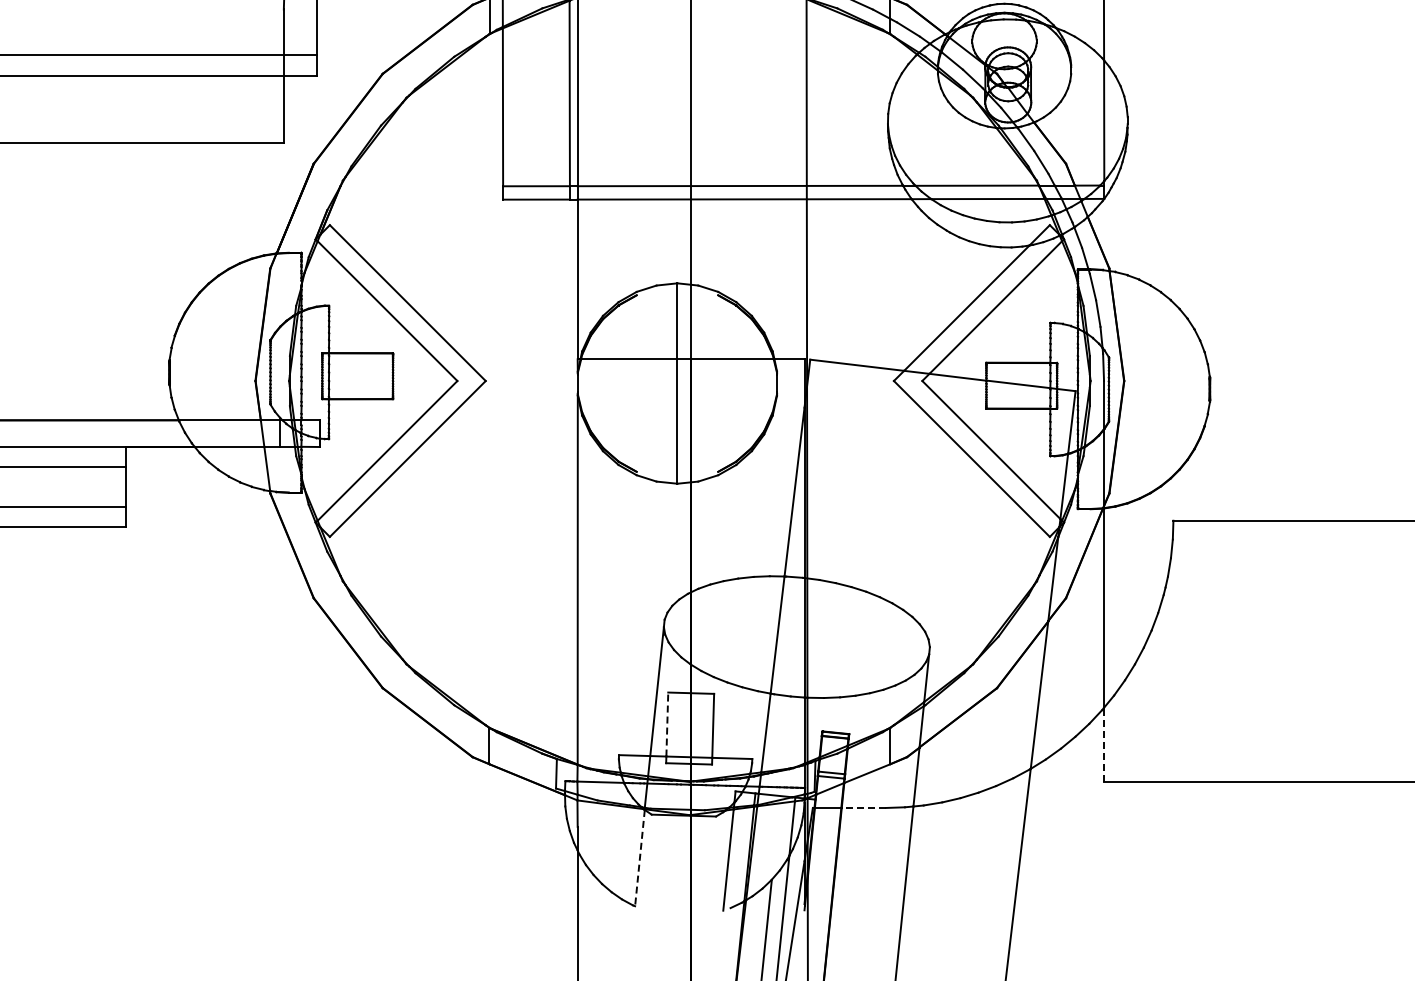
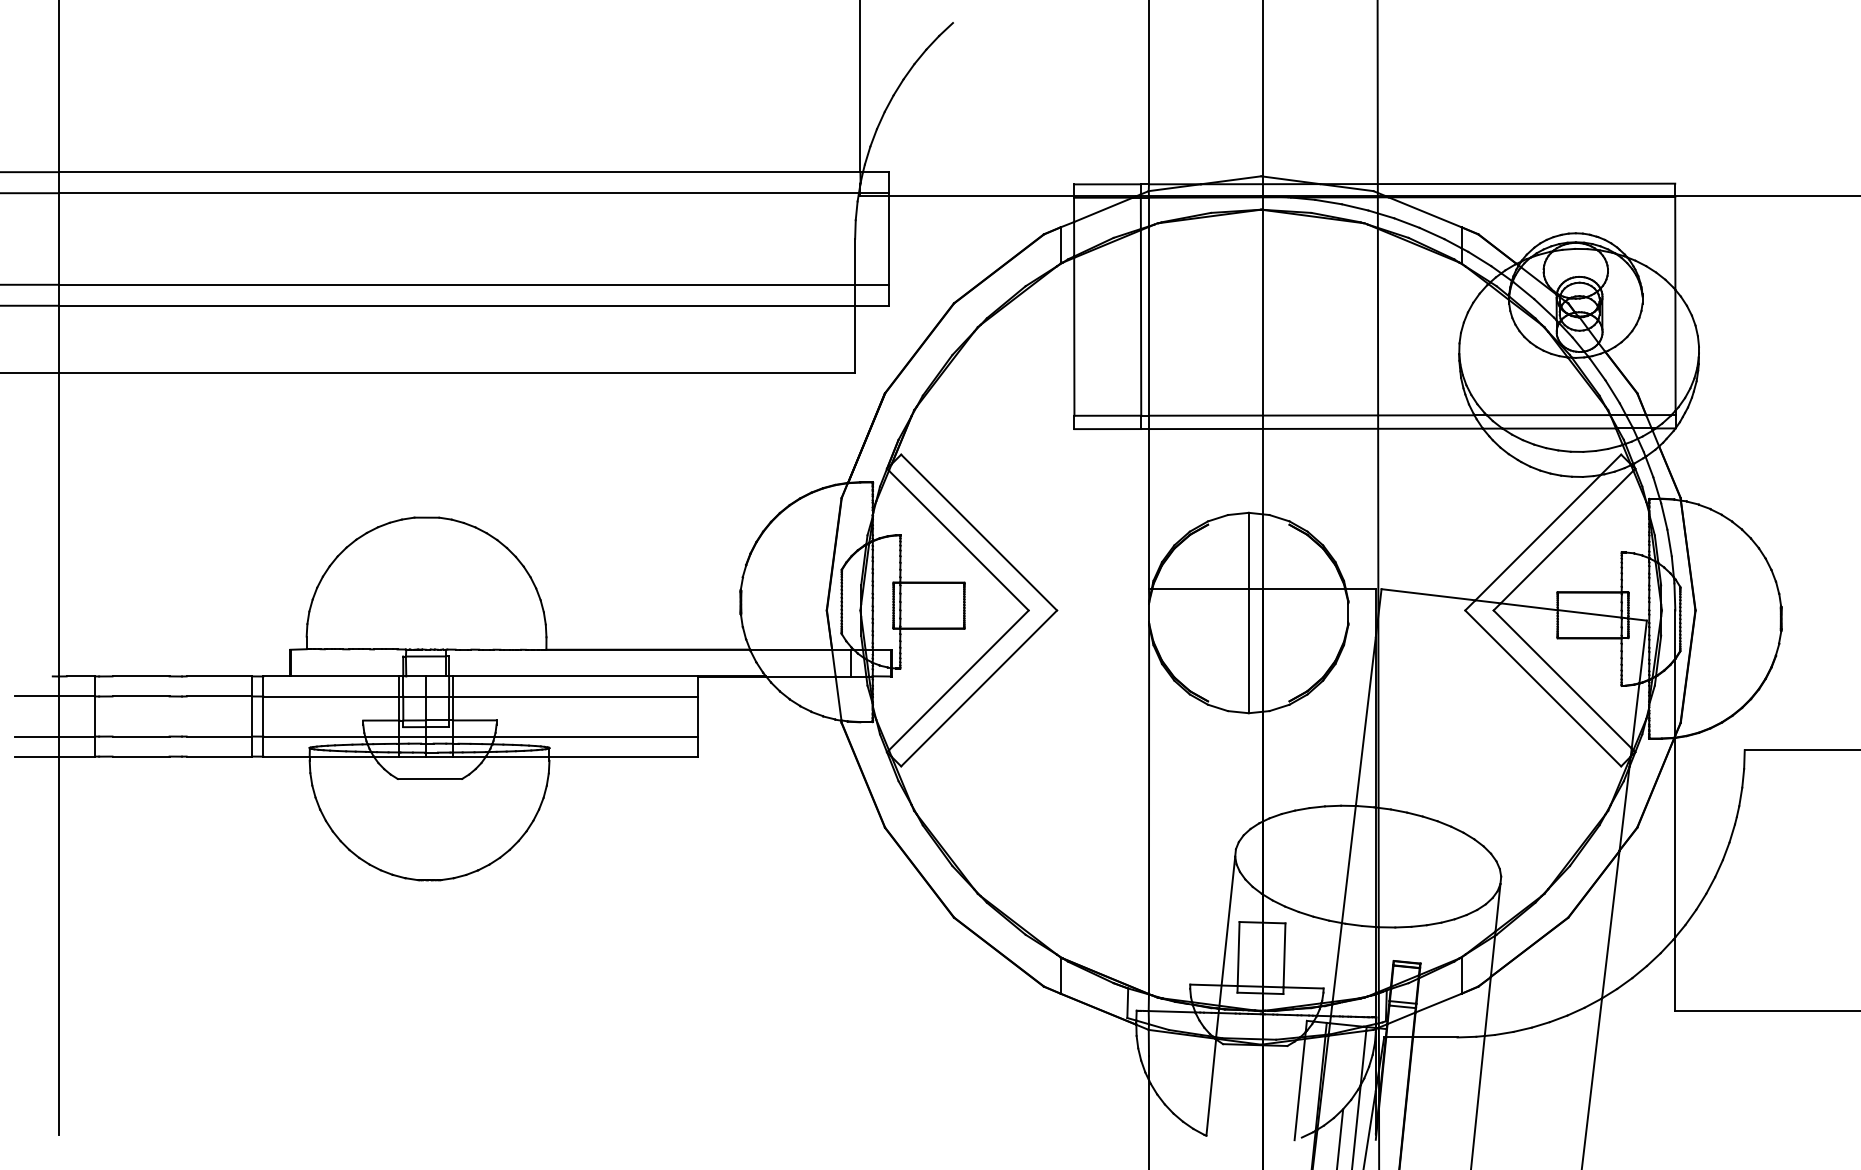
line: (667, 724) -> (1238, 953), dashed -> solid
line: (1104, 745) -> (1675, 974), dashed -> solid
line: (863, 808) -> (1434, 1037), dashed -> solid
line: (640, 859) -> (1211, 1088), dashed -> solid

